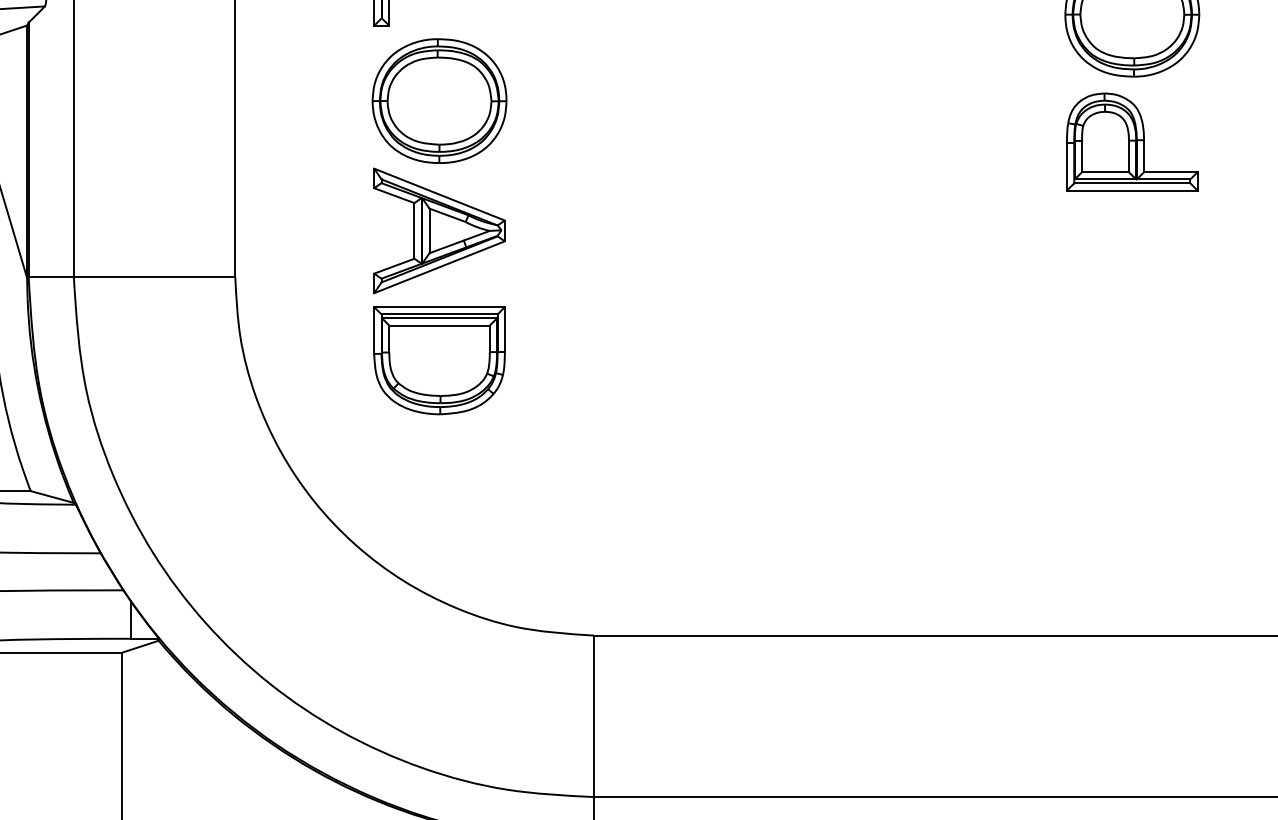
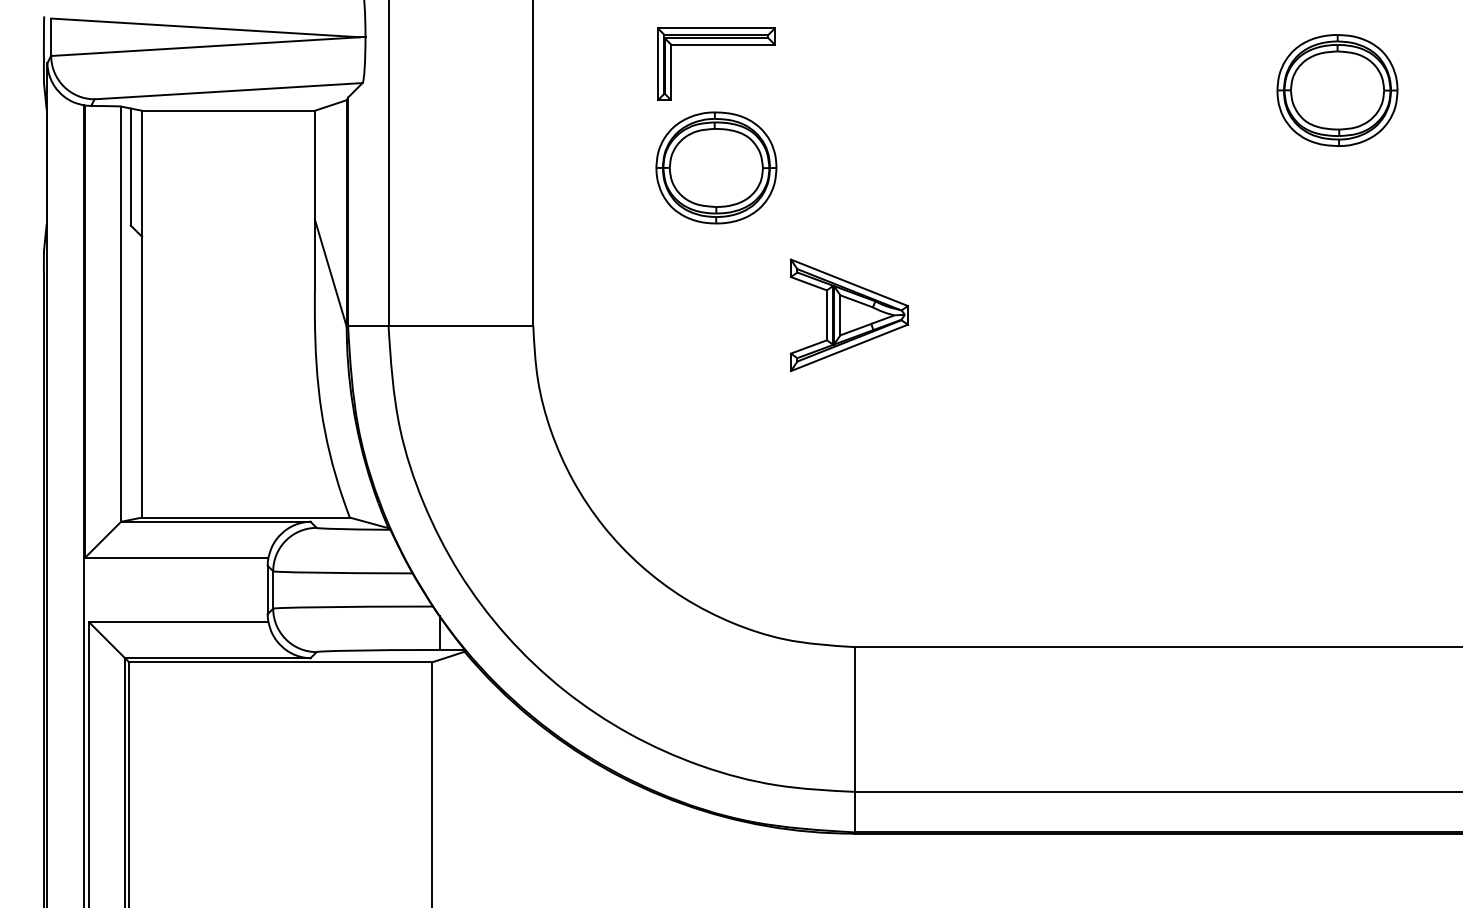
part: (1132, 141) -> (1337, 204), removed
part: (438, 231) -> (848, 315), moved
part: (439, 360) -> (716, 400), removed

